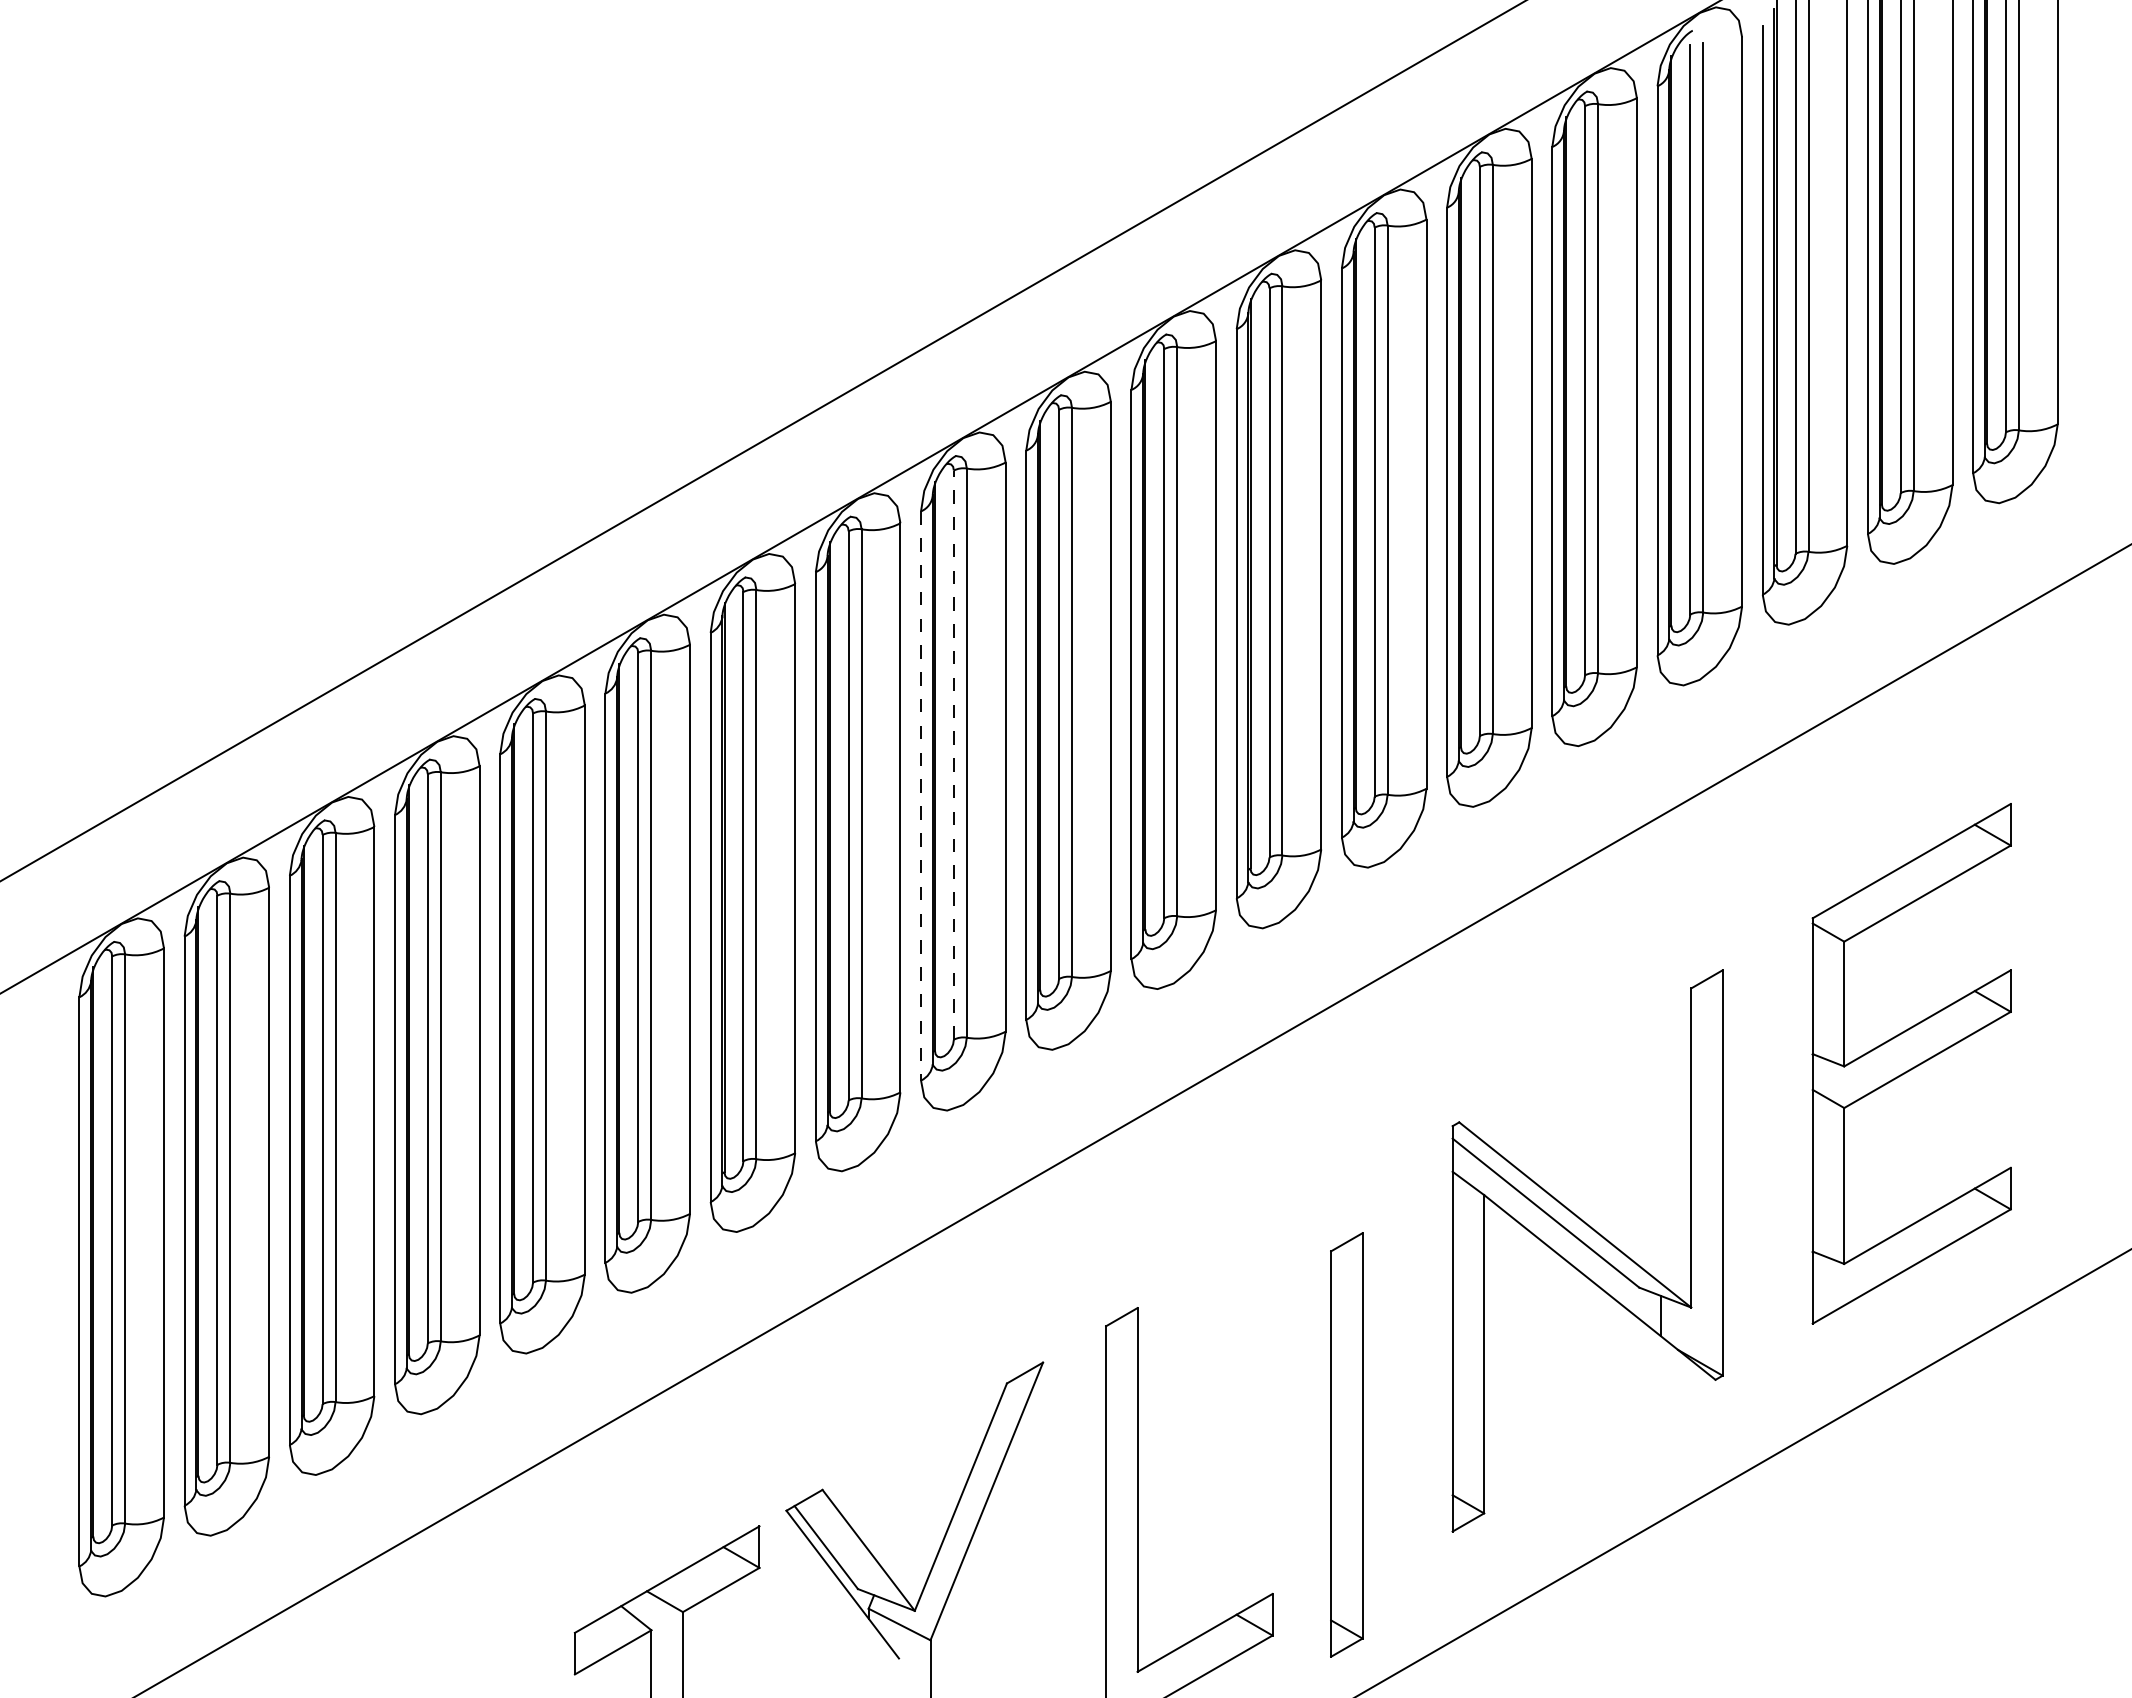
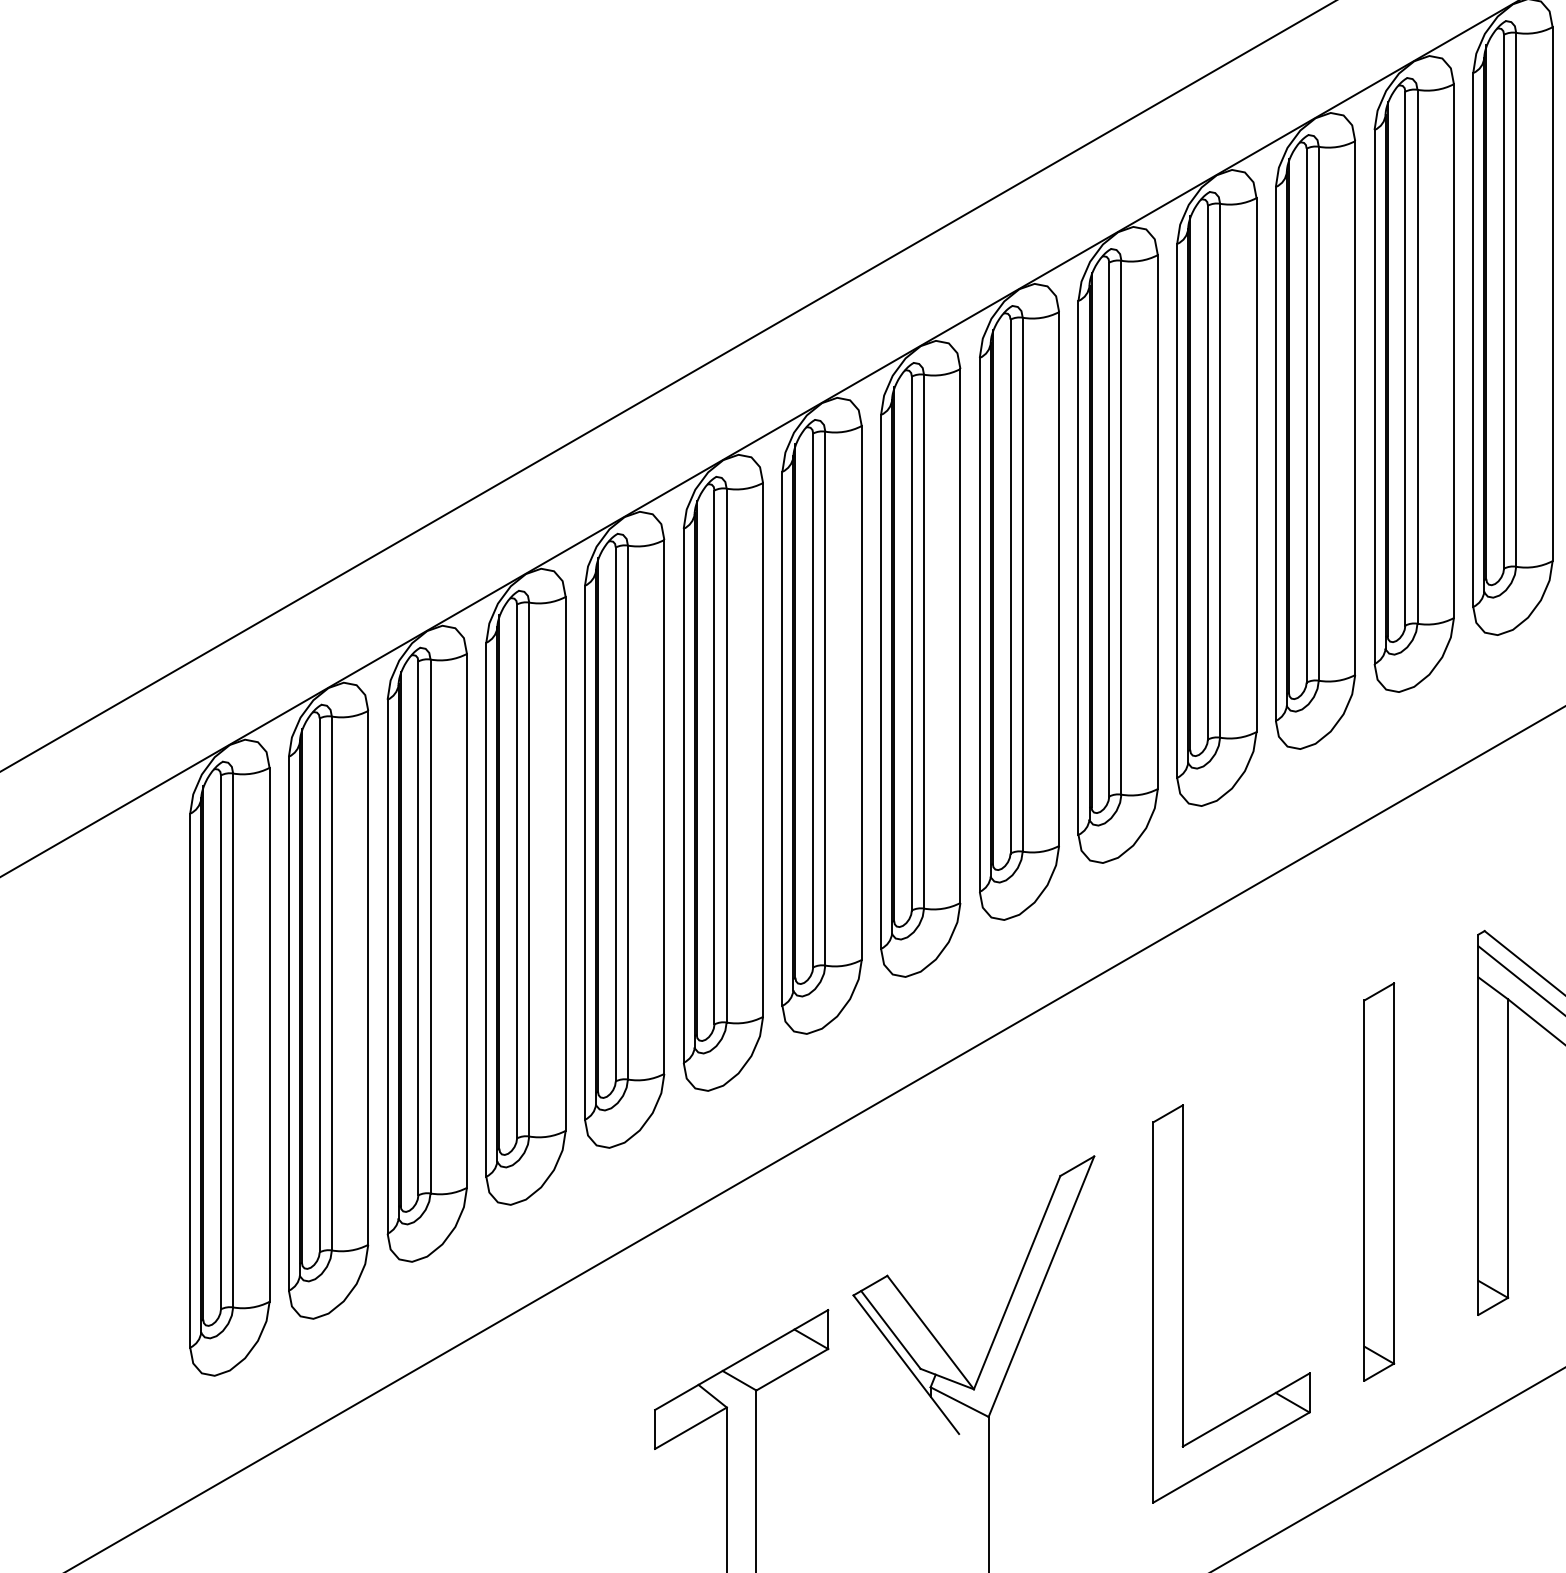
line: (953, 755) -> (1010, 586), dashed -> solid
line: (921, 795) -> (980, 624), dashed -> solid
part: (1346, 1444) -> (1378, 1181), moved

